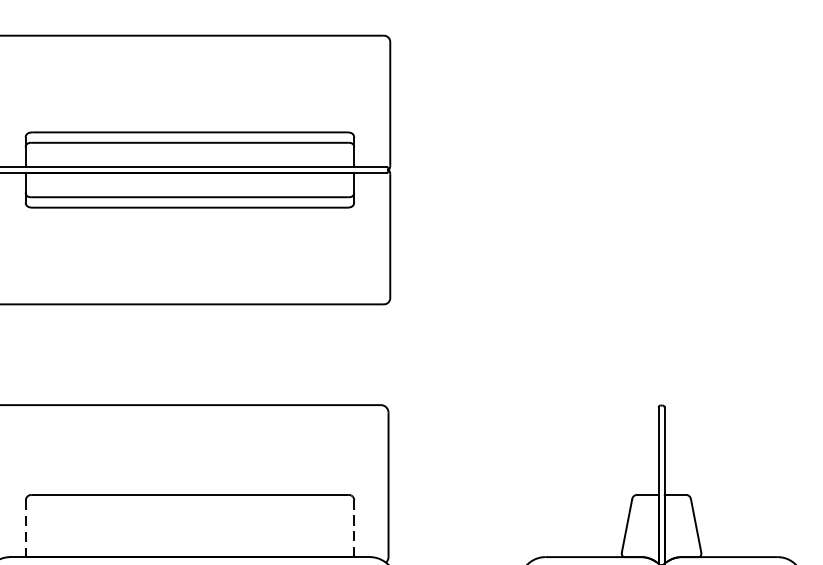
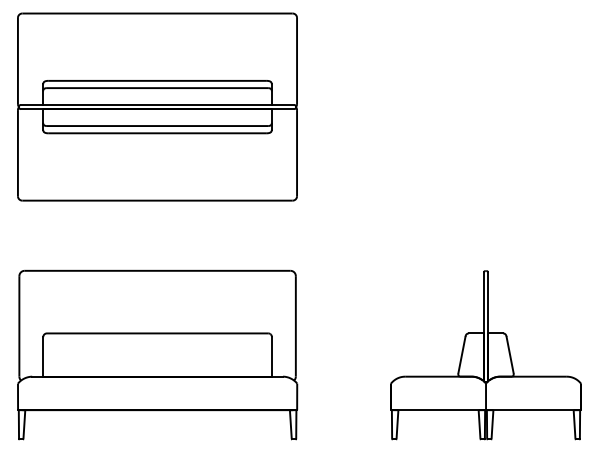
line: (26, 528) -> (43, 356), dashed -> solid
line: (353, 528) -> (271, 356), dashed -> solid

